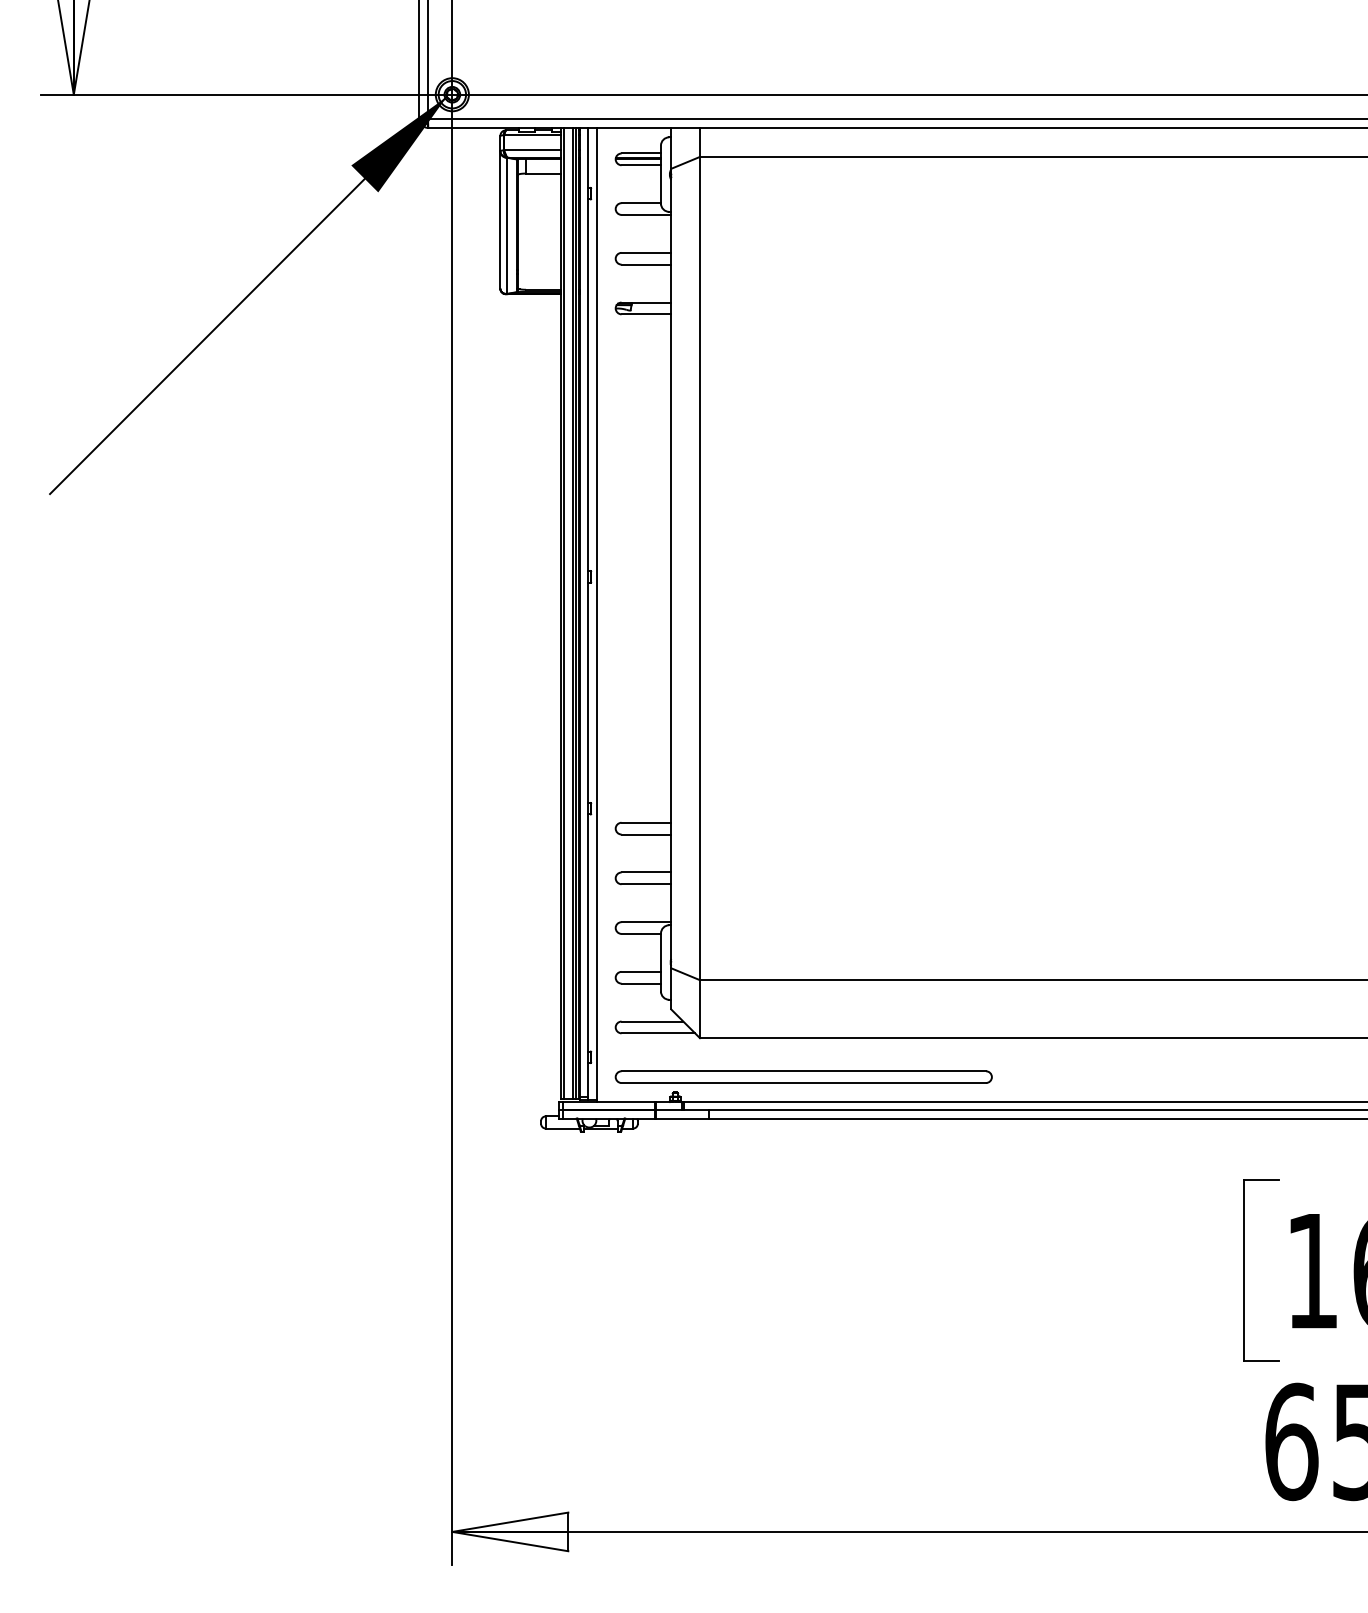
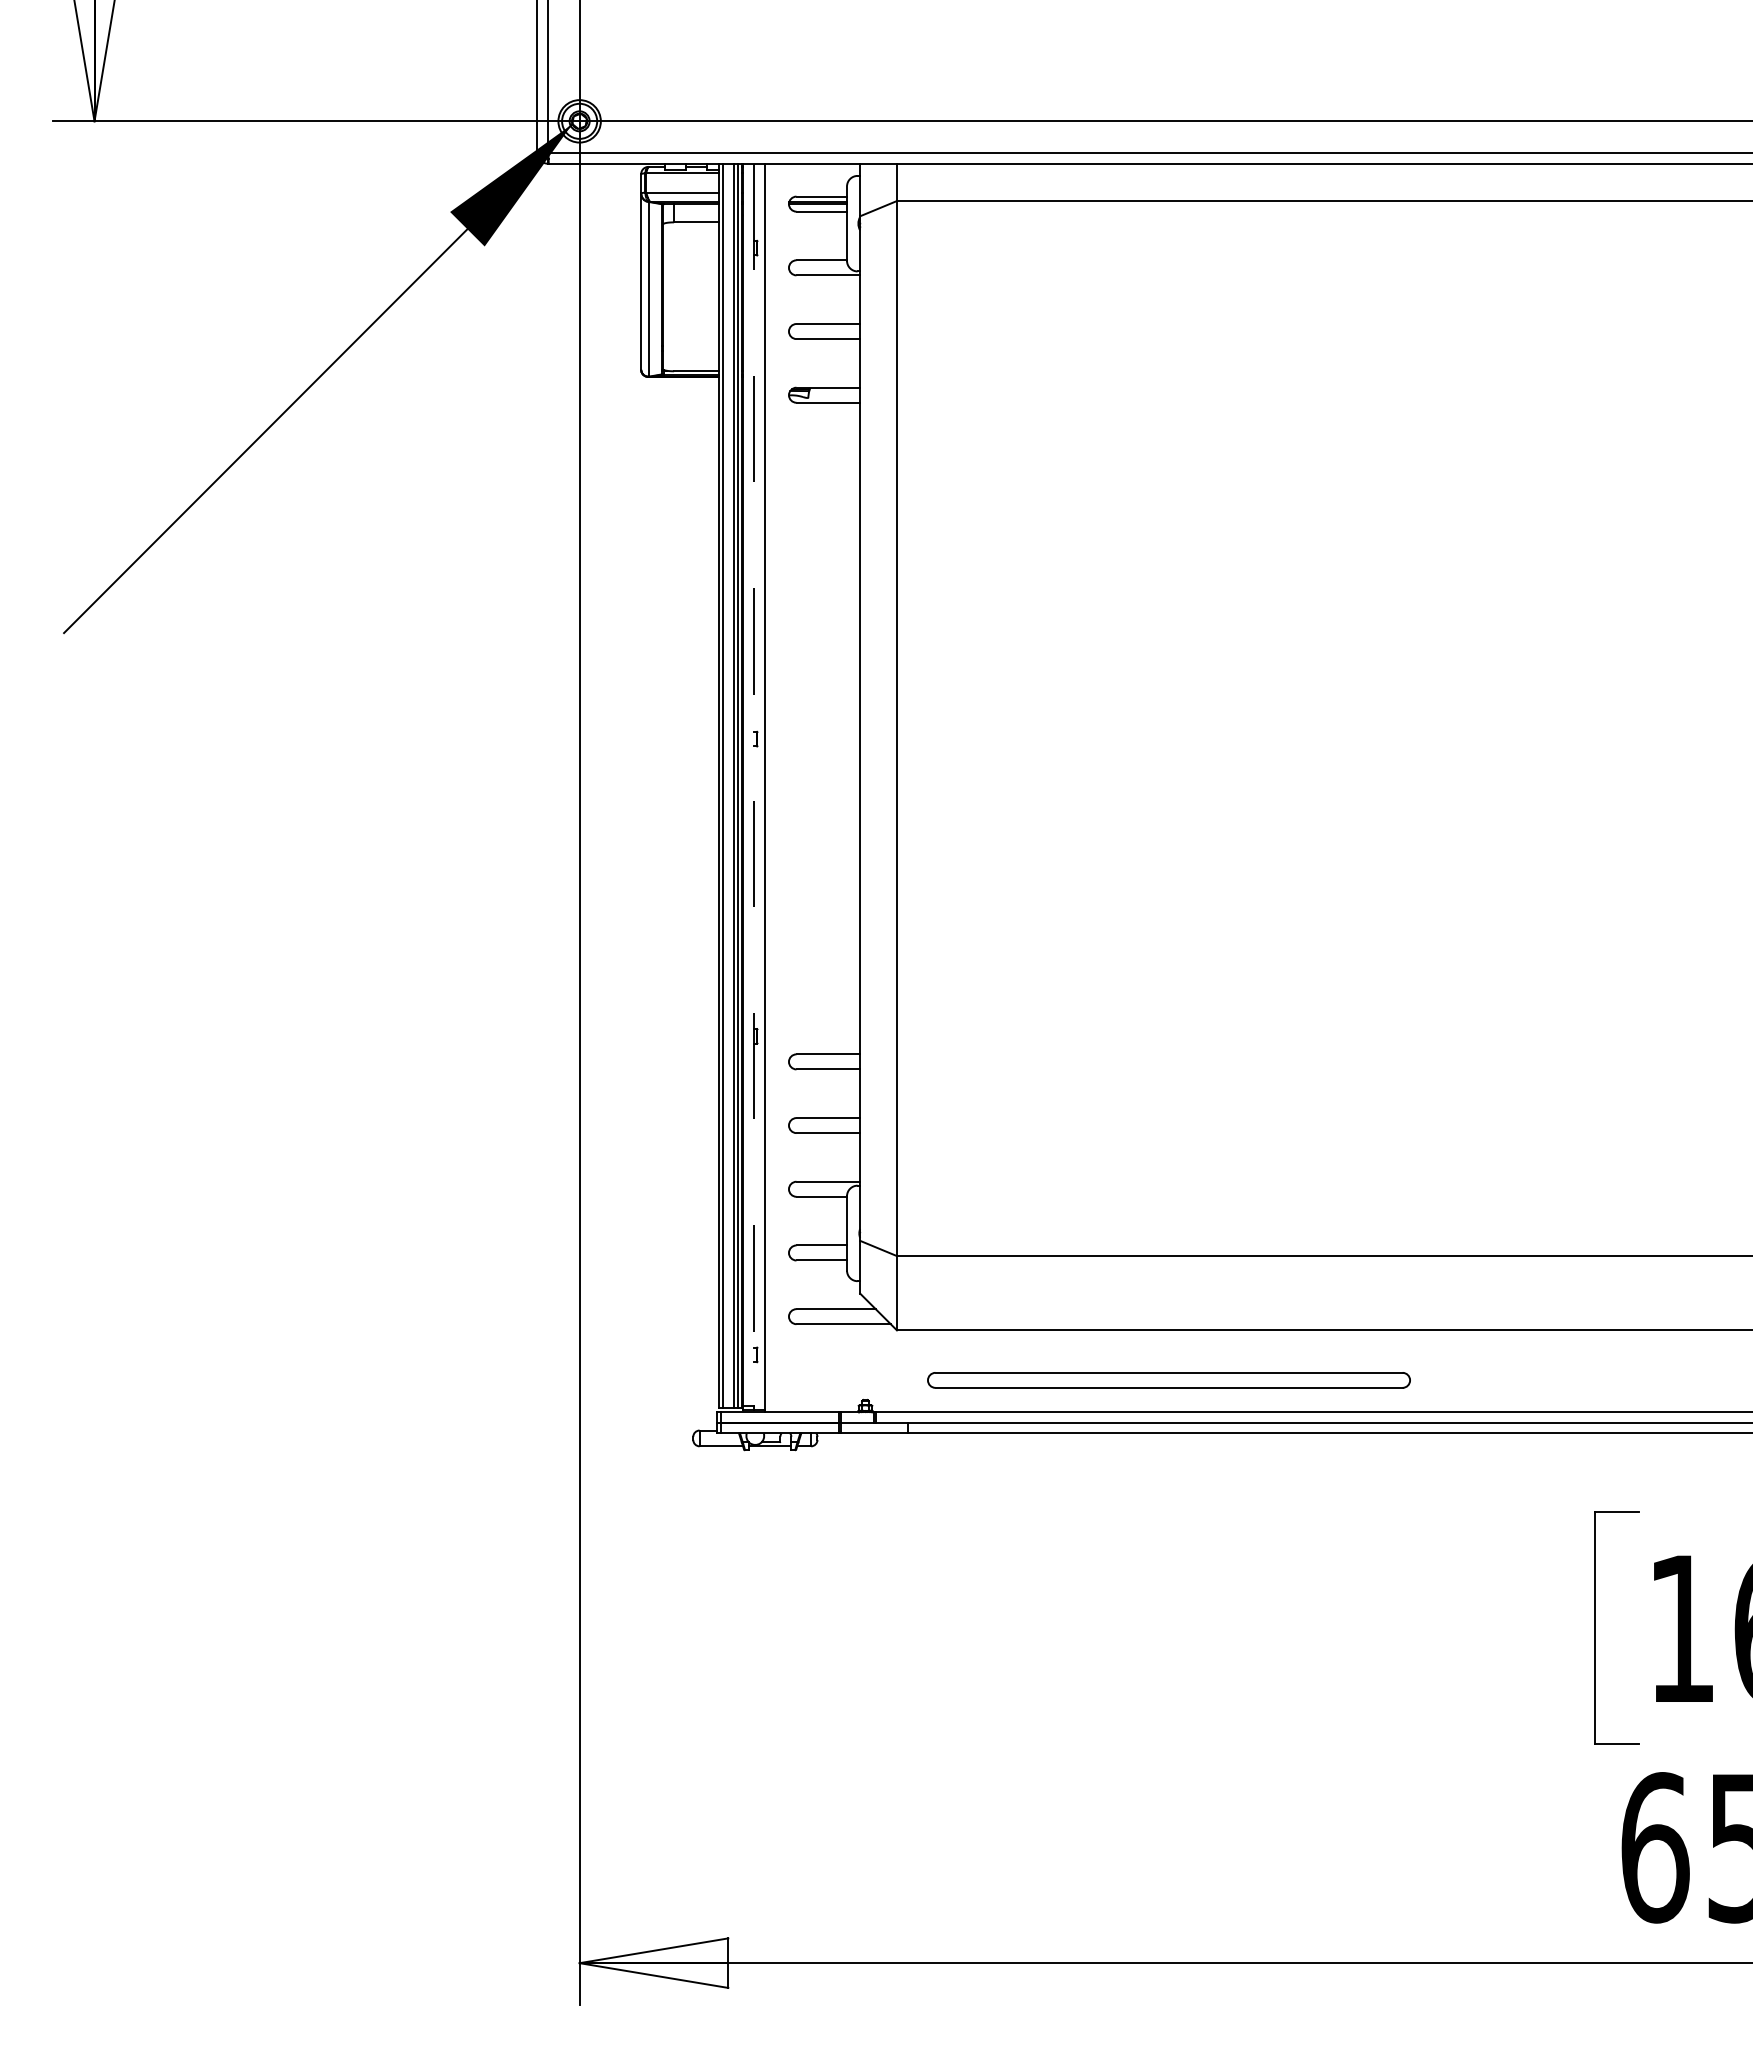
line: (588, 612) -> (754, 785), solid -> dashed
part: (803, 1077) -> (1168, 1380), moved

